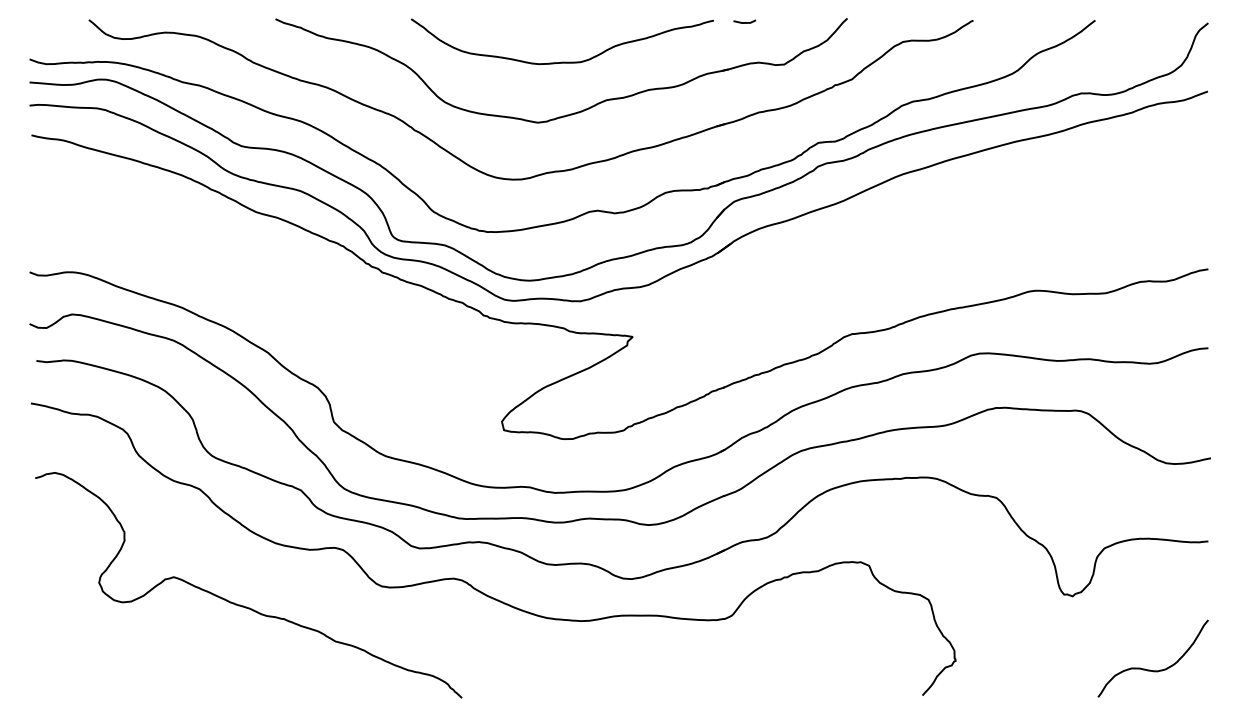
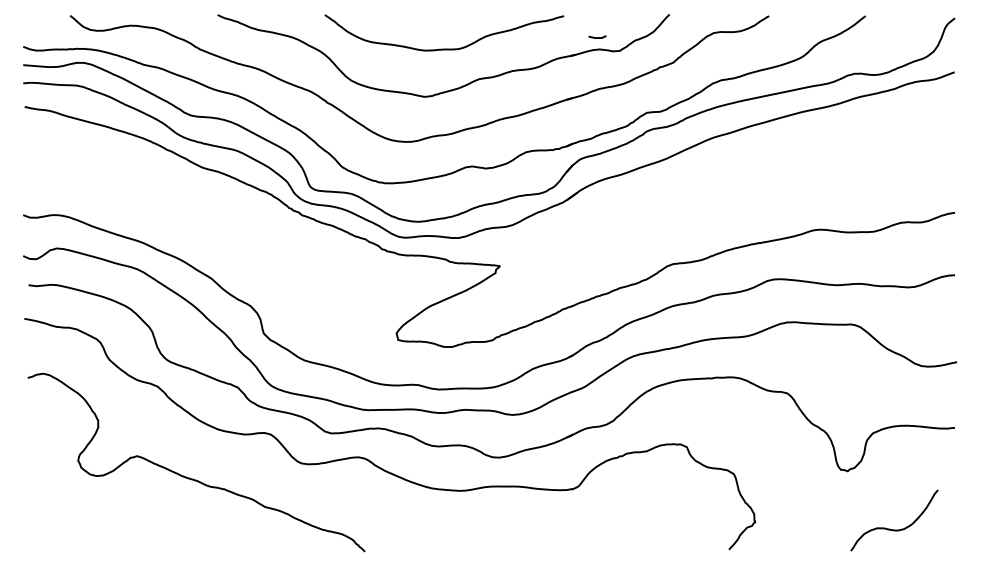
line: (744, 22) -> (597, 37), moved
curve: (1148, 668) -> (890, 528), moved

